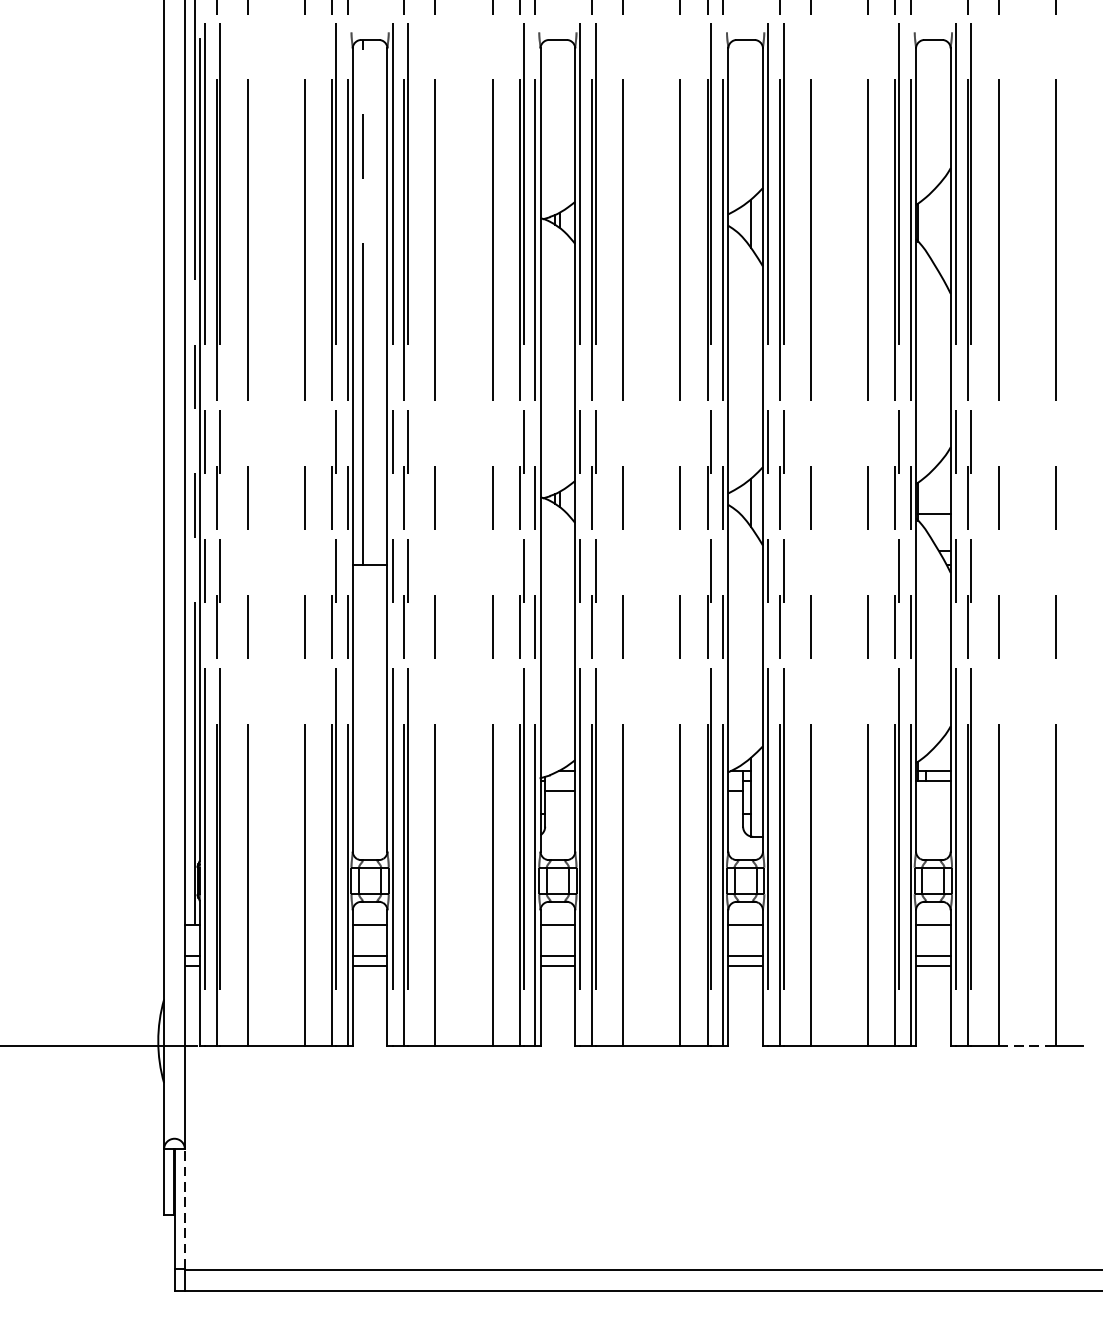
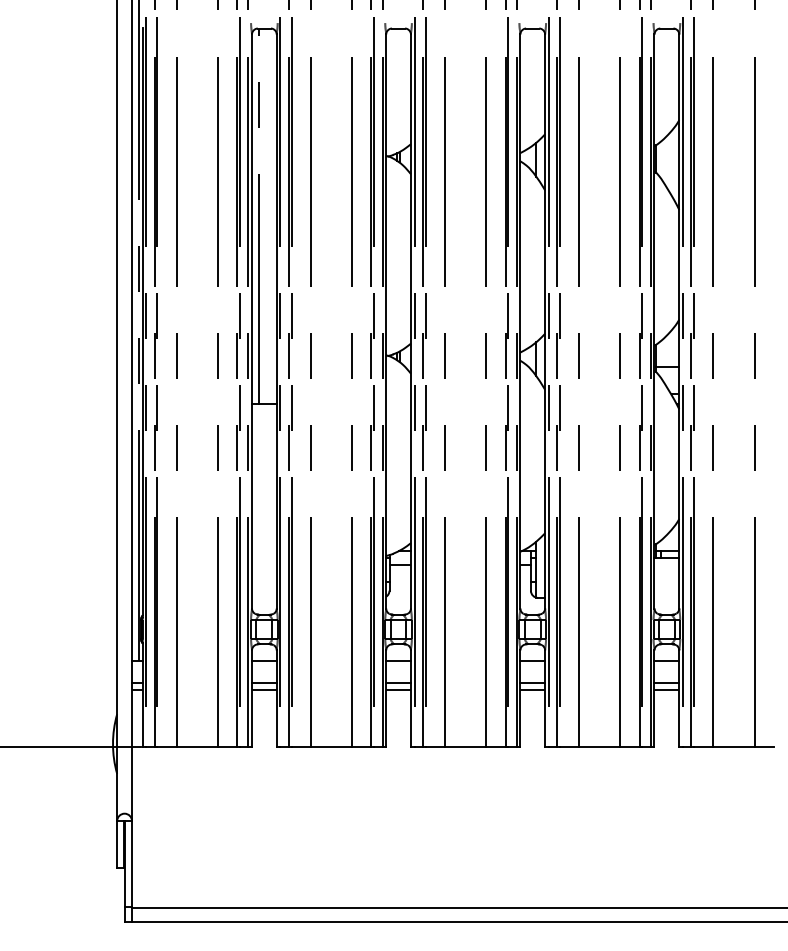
line: (1026, 1046) -> (733, 747), dashed -> solid
line: (185, 1208) -> (132, 863), dashed -> solid

